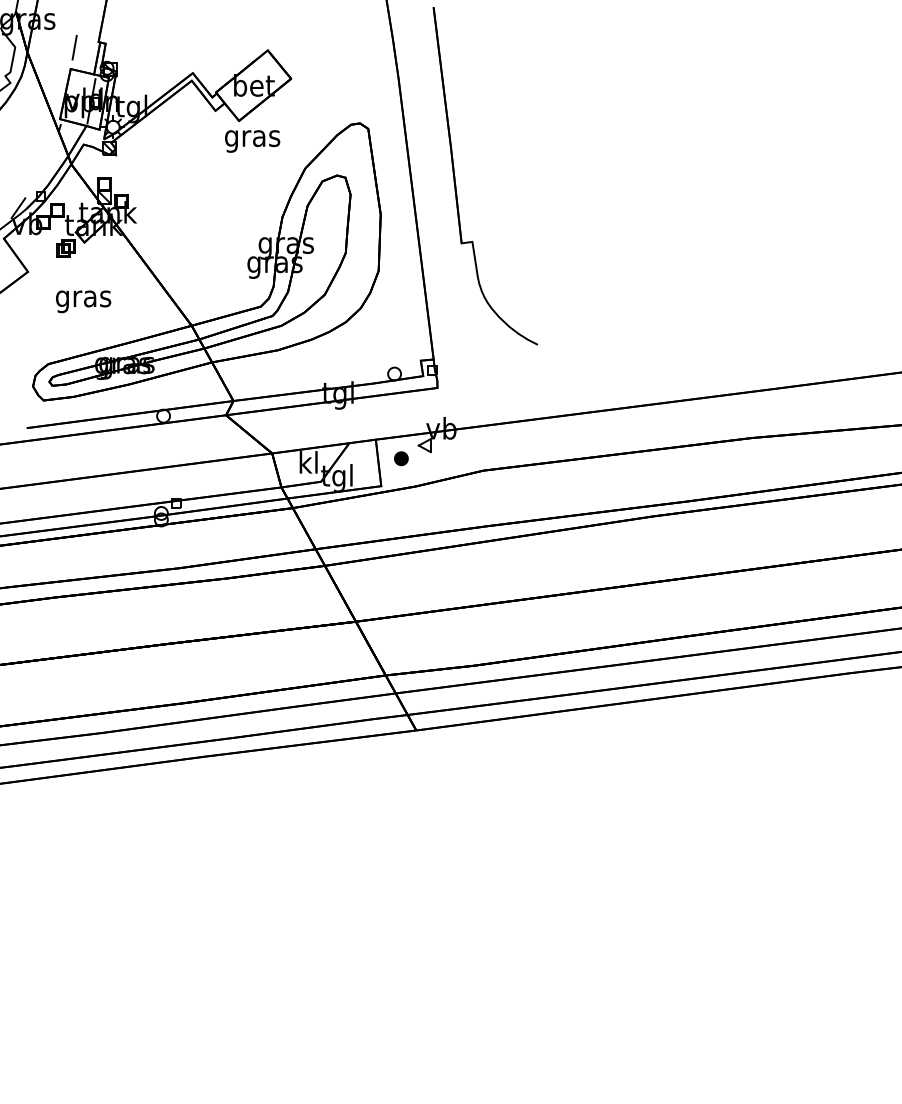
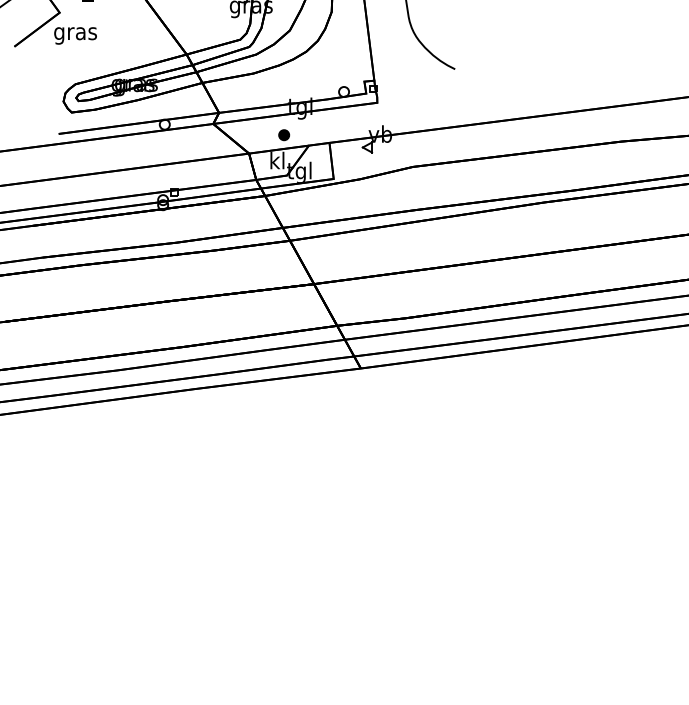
text: (83, 301) -> (75, 35), moved
part: (401, 458) -> (284, 135), moved

